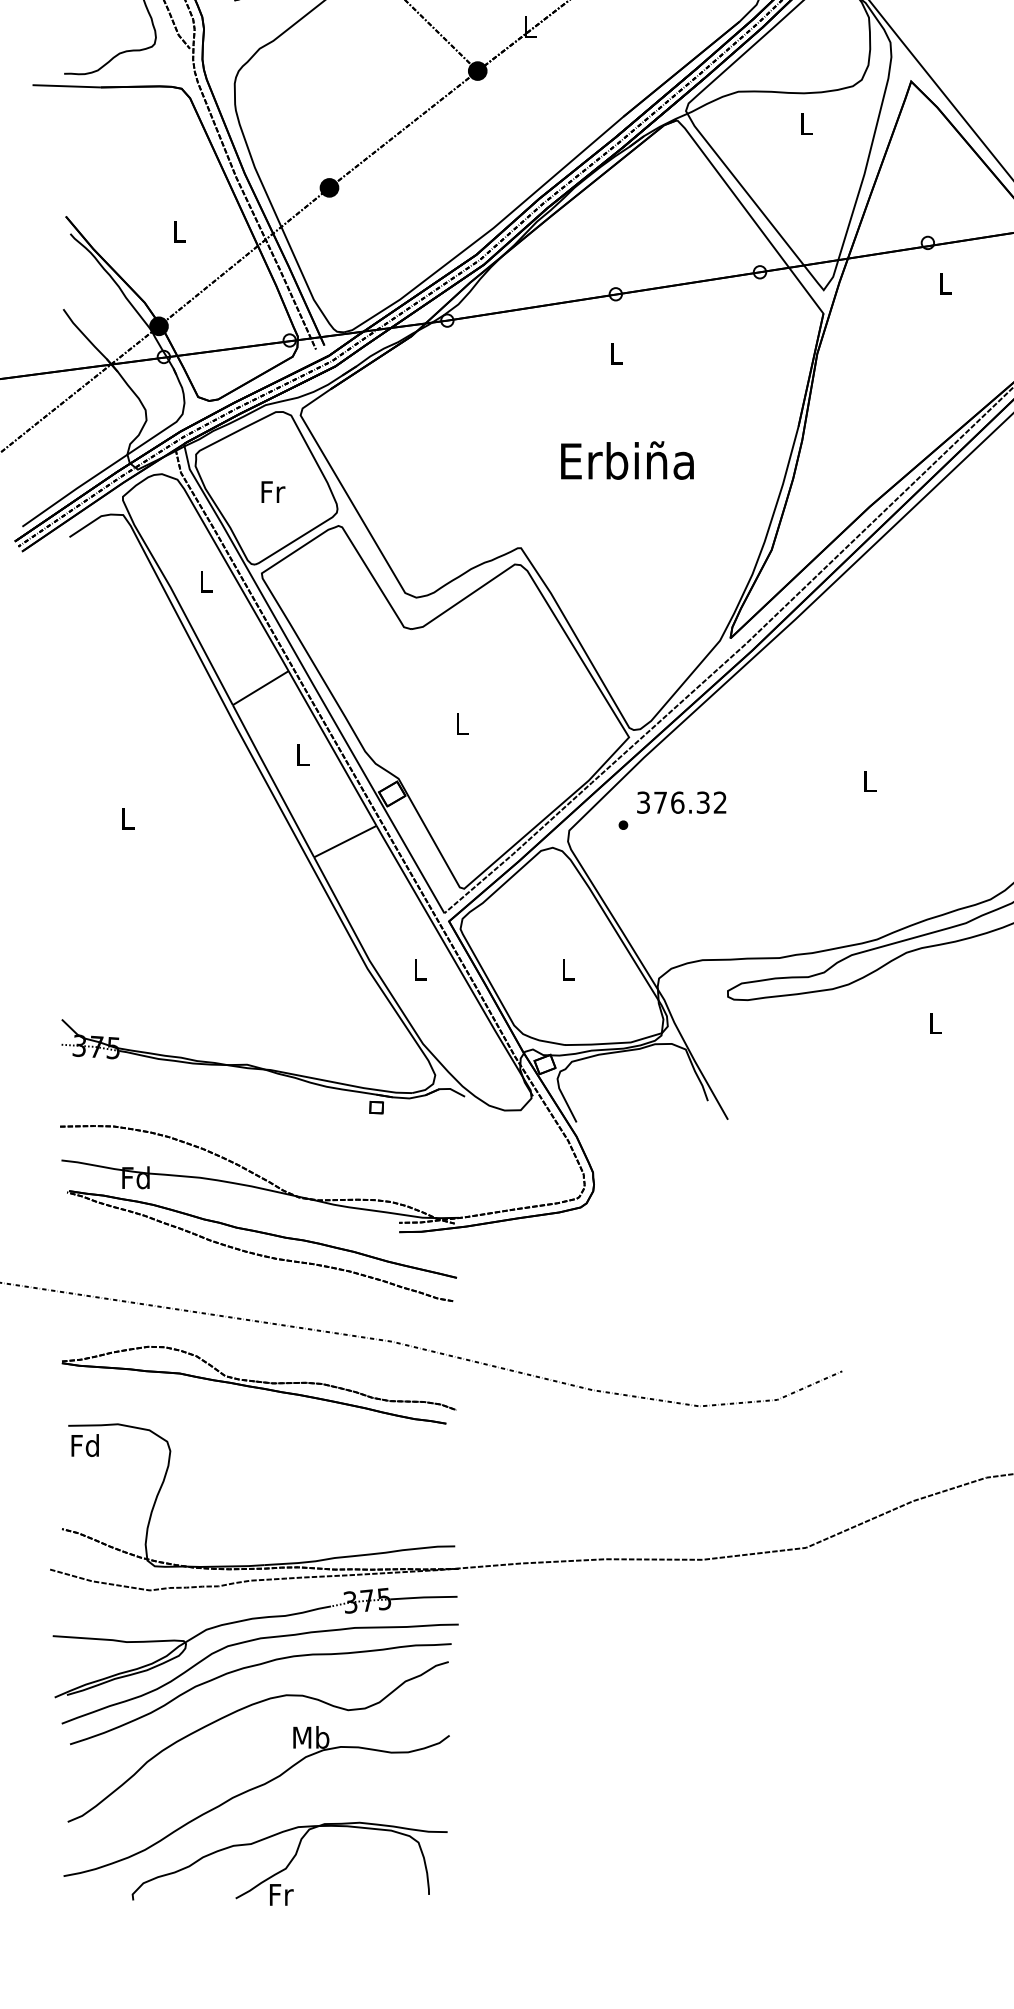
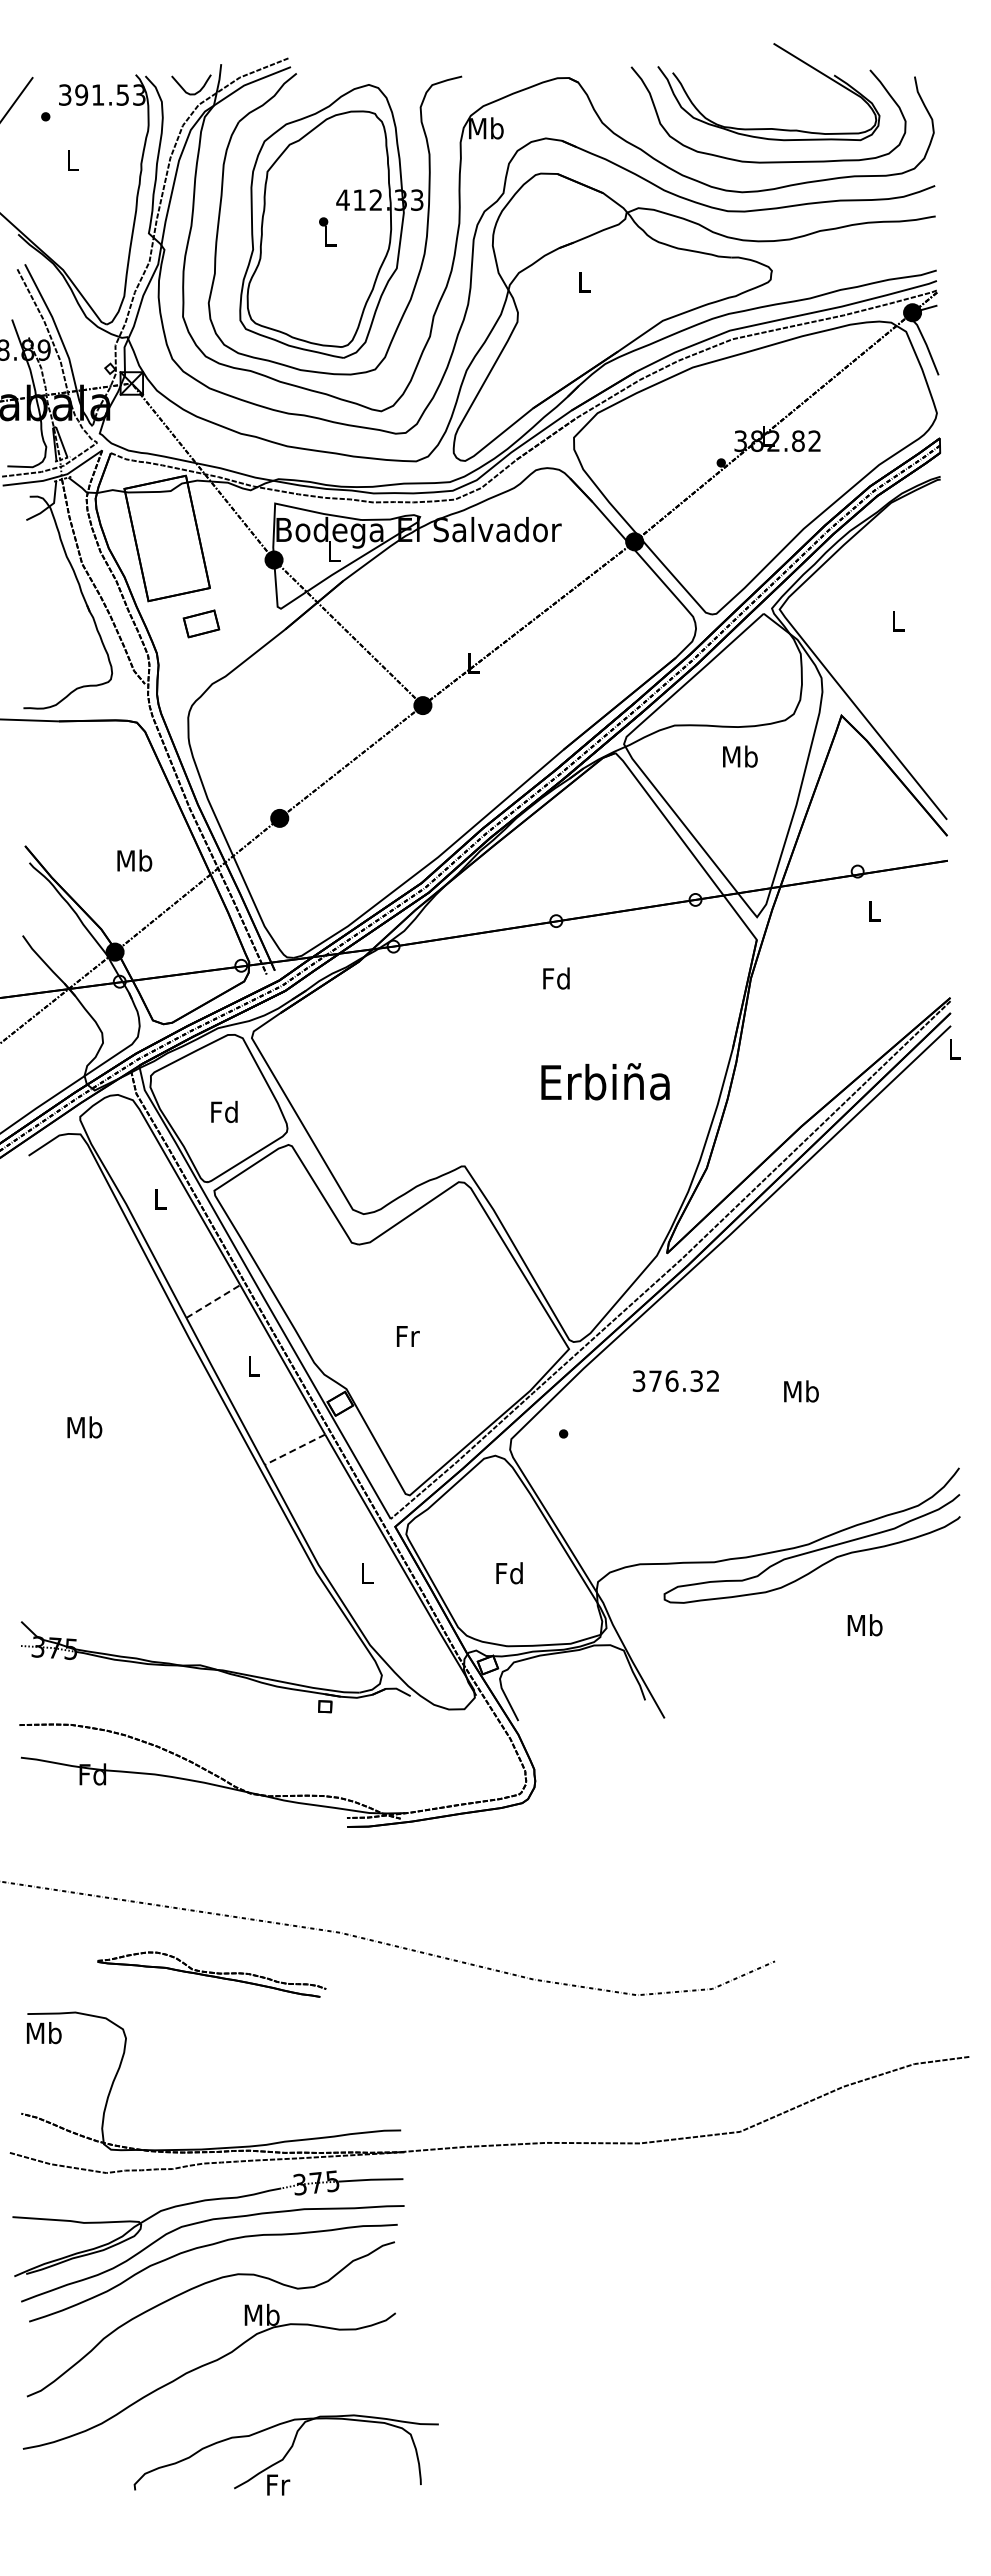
text: (806, 123) -> (740, 756), L -> Mb
text: (179, 231) -> (134, 860), L -> Mb
text: (616, 353) -> (556, 978), L -> Fd
text: (627, 460) -> (605, 1081), moved
text: (272, 491) -> (224, 1111), Fr -> Fd
line: (260, 688) -> (213, 1301), solid -> dashed
text: (461, 724) -> (407, 1336), L -> Fr
text: (869, 781) -> (801, 1391), L -> Mb
text: (681, 801) -> (675, 1380), moved
text: (127, 818) -> (84, 1427), L -> Mb
line: (345, 841) -> (295, 1449), solid -> dashed
text: (567, 969) -> (509, 1573), L -> Fd
text: (934, 1023) -> (864, 1625), L -> Mb
part: (261, 1254) -> (214, 1848), removed
part: (258, 1384) -> (211, 1974), size x0.6
text: (84, 1445) -> (43, 2033), Fd -> Mb
part: (288, 1863) -> (285, 2454), moved

